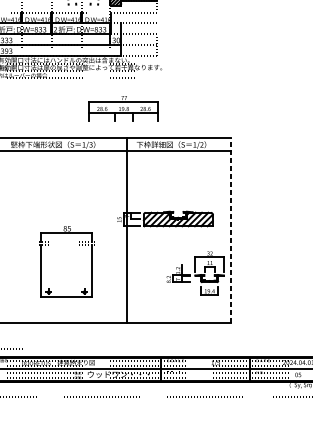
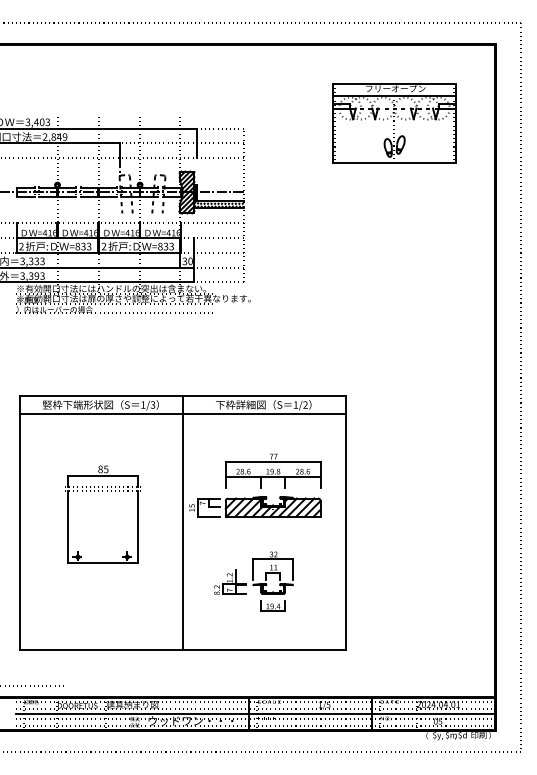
part: (124, 108) -> (273, 470), moved
line: (127, 230) -> (182, 522), moved
line: (230, 230) -> (345, 522), dashed -> solid
part: (66, 244) -> (102, 491), moved
part: (195, 273) -> (253, 581), moved

